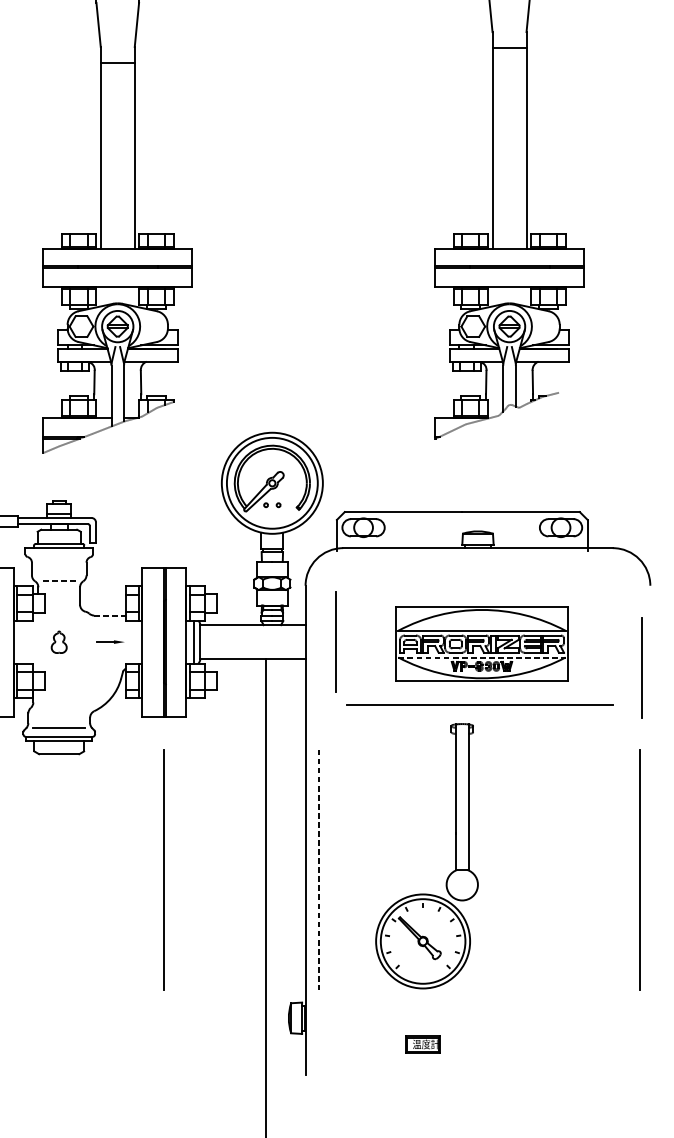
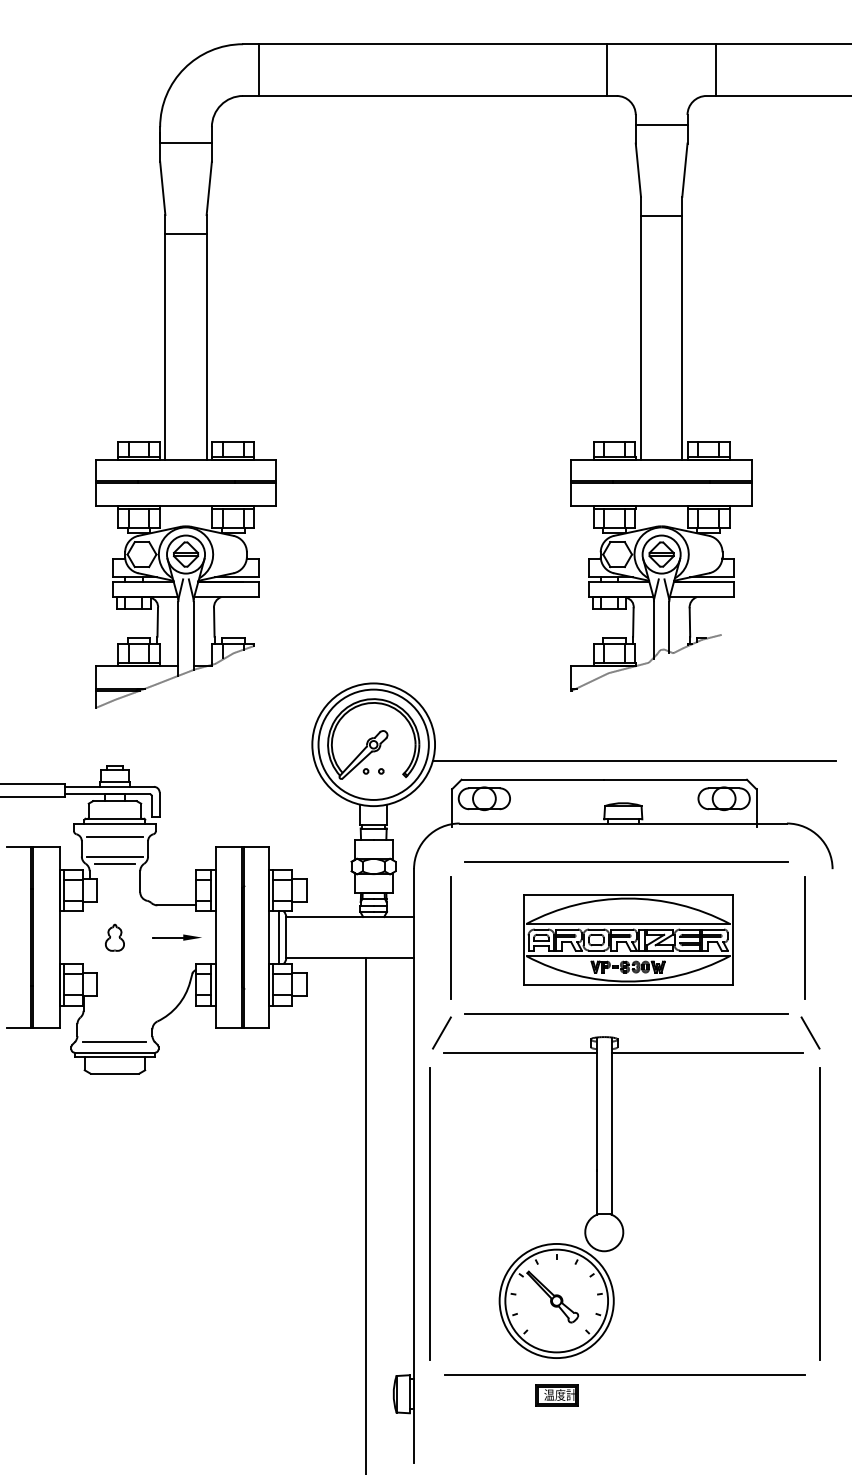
line: (487, 496) -> (634, 760), added
line: (58, 558) -> (114, 836), added
line: (58, 575) -> (114, 856), added
line: (480, 579) -> (626, 861), added
line: (58, 581) -> (114, 863), dashed -> solid
line: (110, 615) -> (177, 905), dashed -> solid
part: (109, 642) -> (176, 937), size x1.43
line: (482, 657) -> (628, 956), dashed -> solid
line: (642, 667) -> (804, 937), moved
line: (328, 720) -> (441, 1032), added
line: (632, 720) -> (810, 1032), added
line: (392, 736) -> (519, 1052), added
line: (547, 736) -> (707, 1052), added
line: (163, 869) -> (241, 1213), removed
line: (319, 870) -> (430, 1214), dashed -> solid
line: (479, 1002) -> (625, 1375), added
part: (422, 1044) -> (556, 1395), moved

